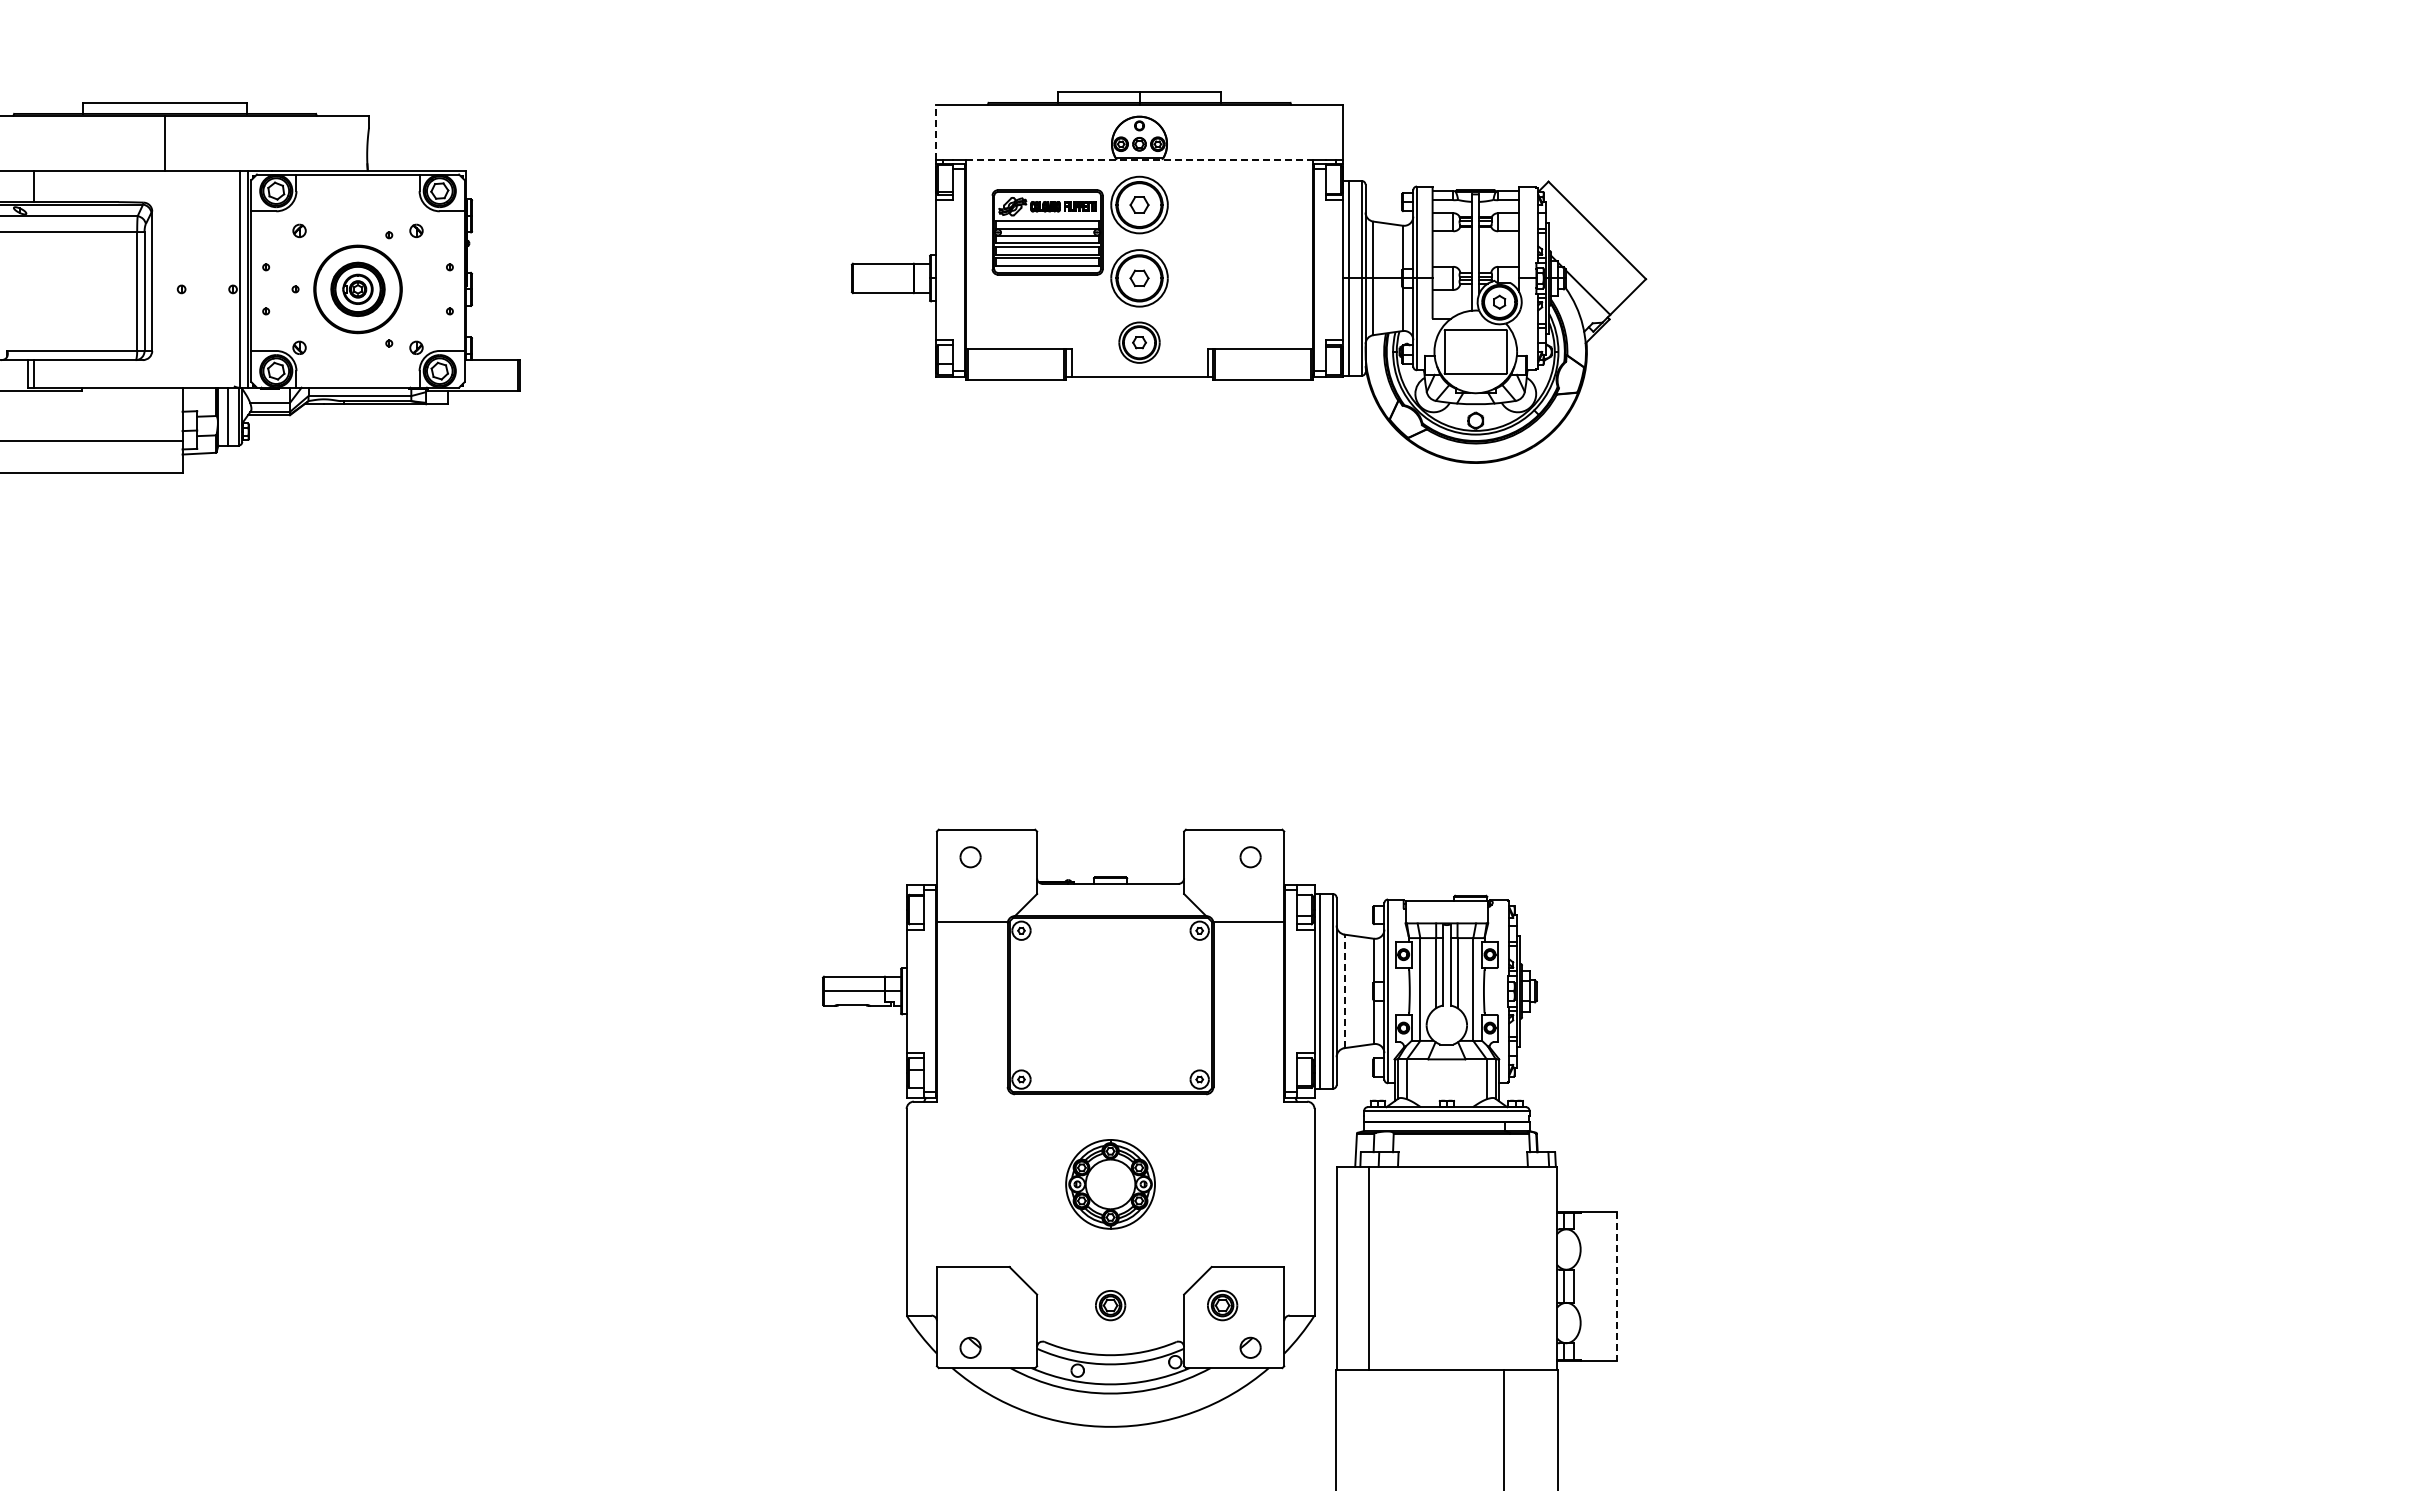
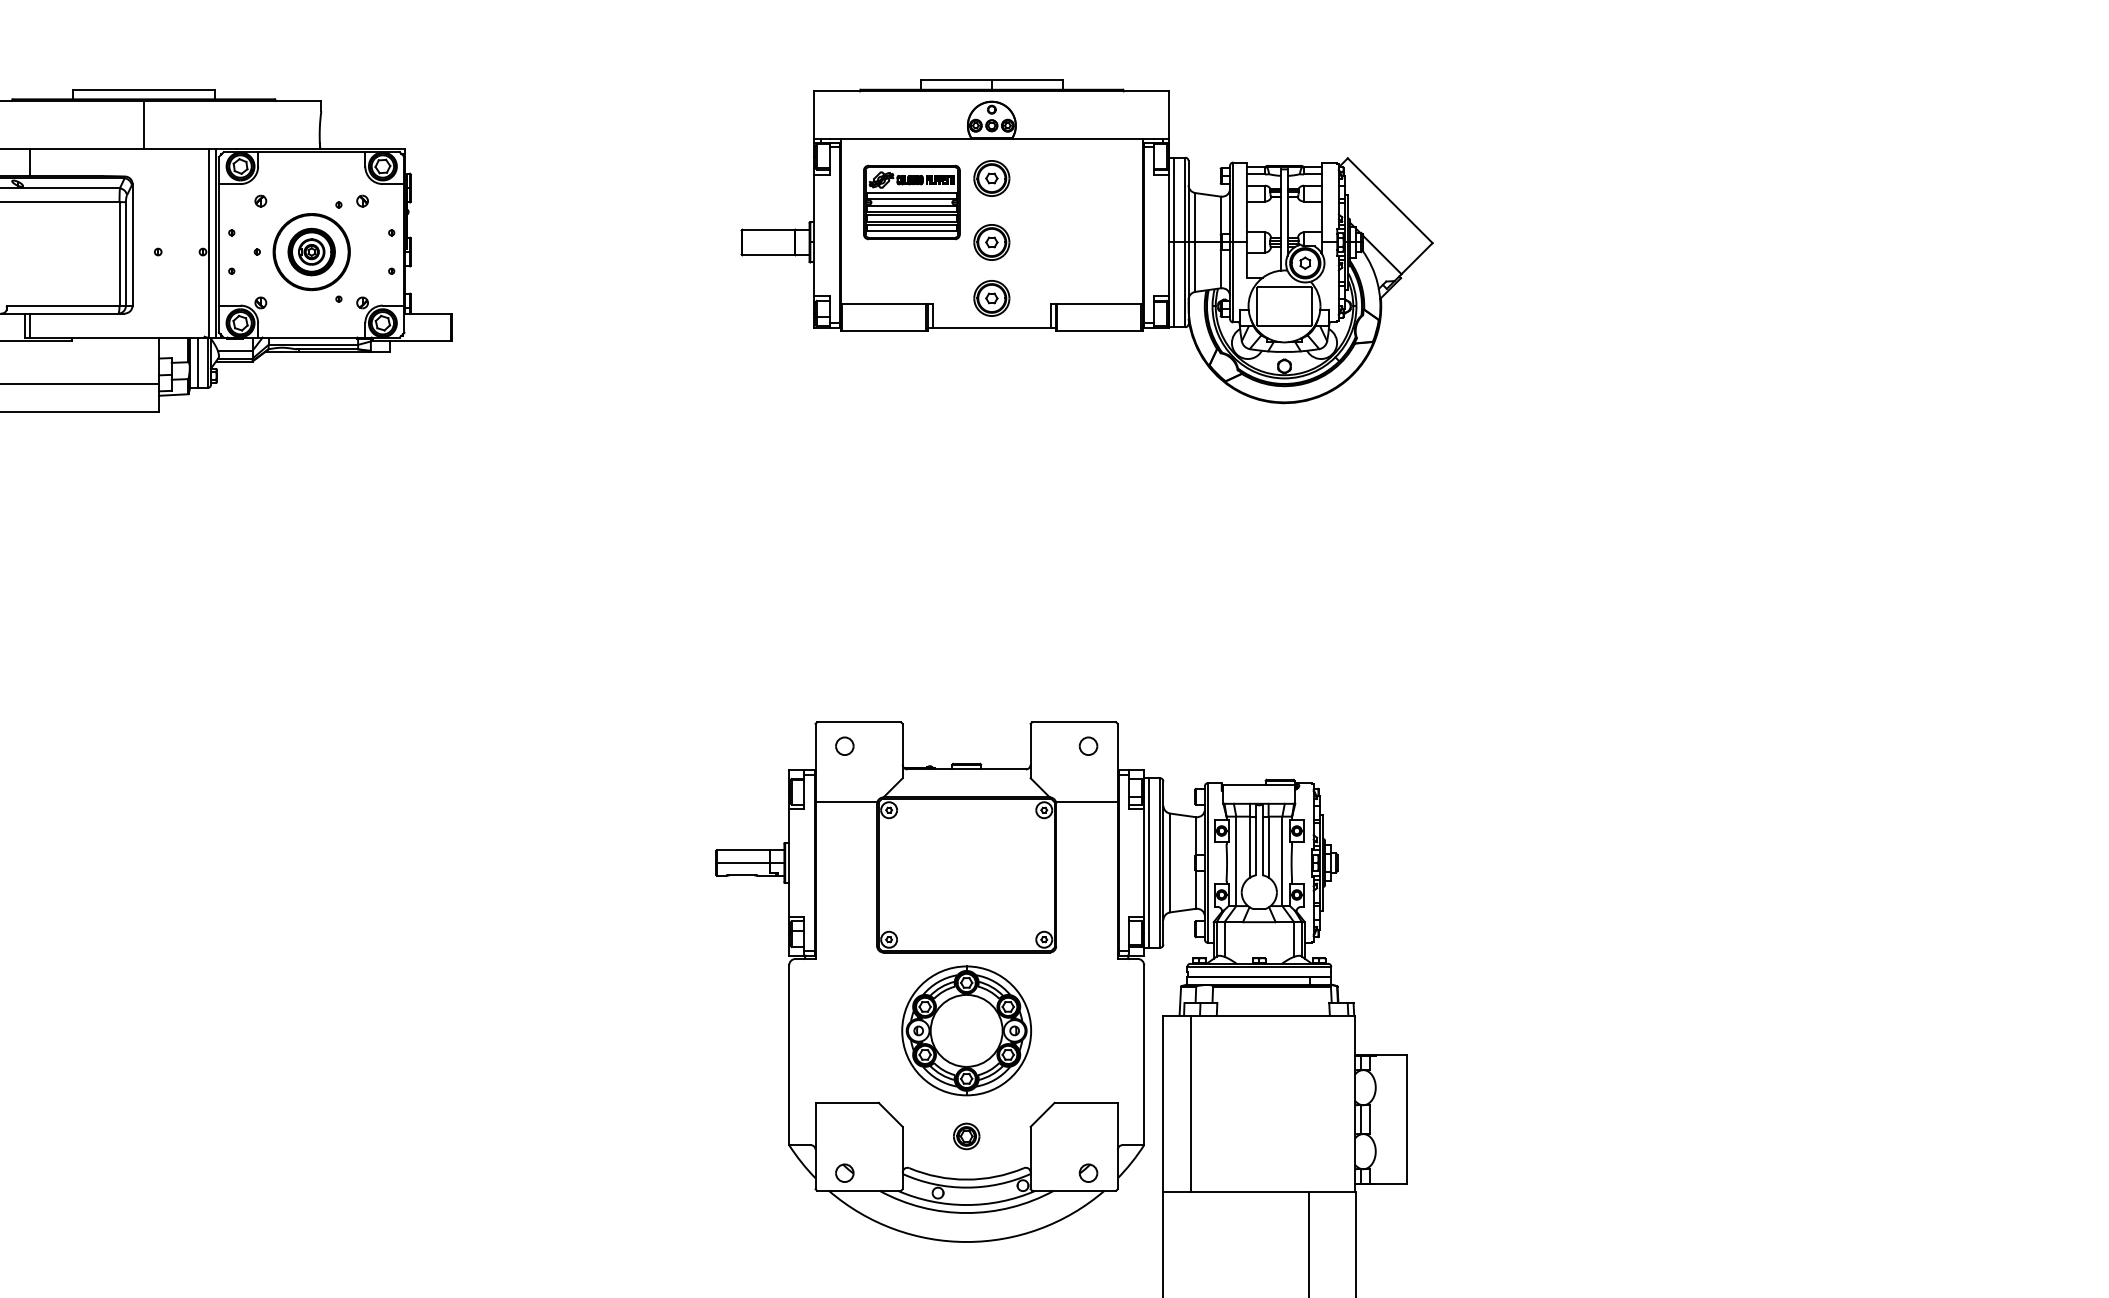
line: (935, 132) -> (814, 115), dashed -> solid
line: (1139, 159) -> (991, 139), dashed -> solid
part: (1139, 204) -> (991, 178), size x0.71
part: (1139, 278) -> (991, 242), size x0.71
line: (1344, 991) -> (1170, 863), dashed -> solid
part: (1110, 1184) -> (966, 1031), size x1.67
line: (1617, 1286) -> (1407, 1119), dashed -> solid
part: (1222, 1305) -> (1064, 1136), removed

